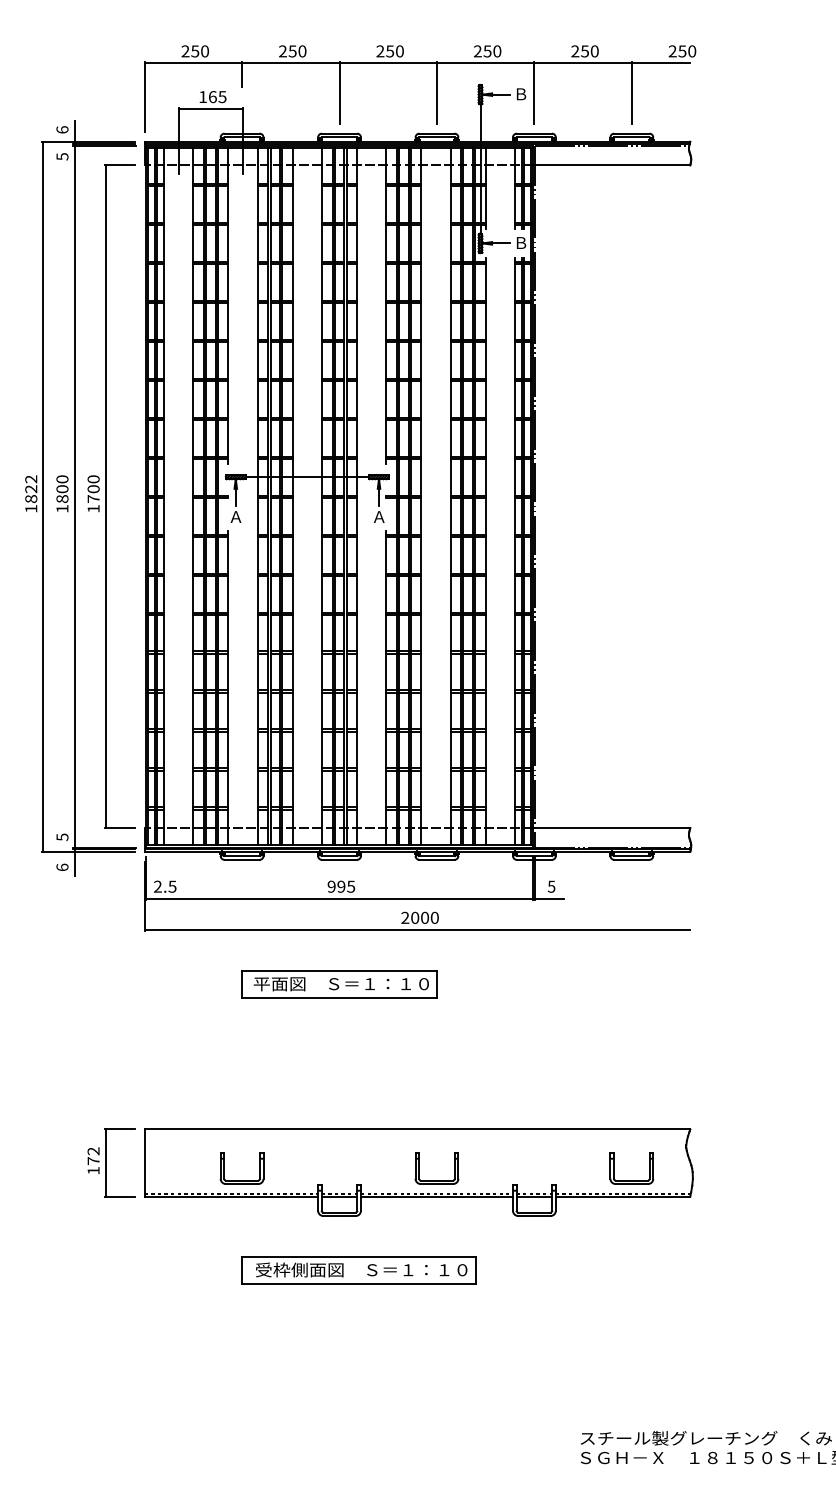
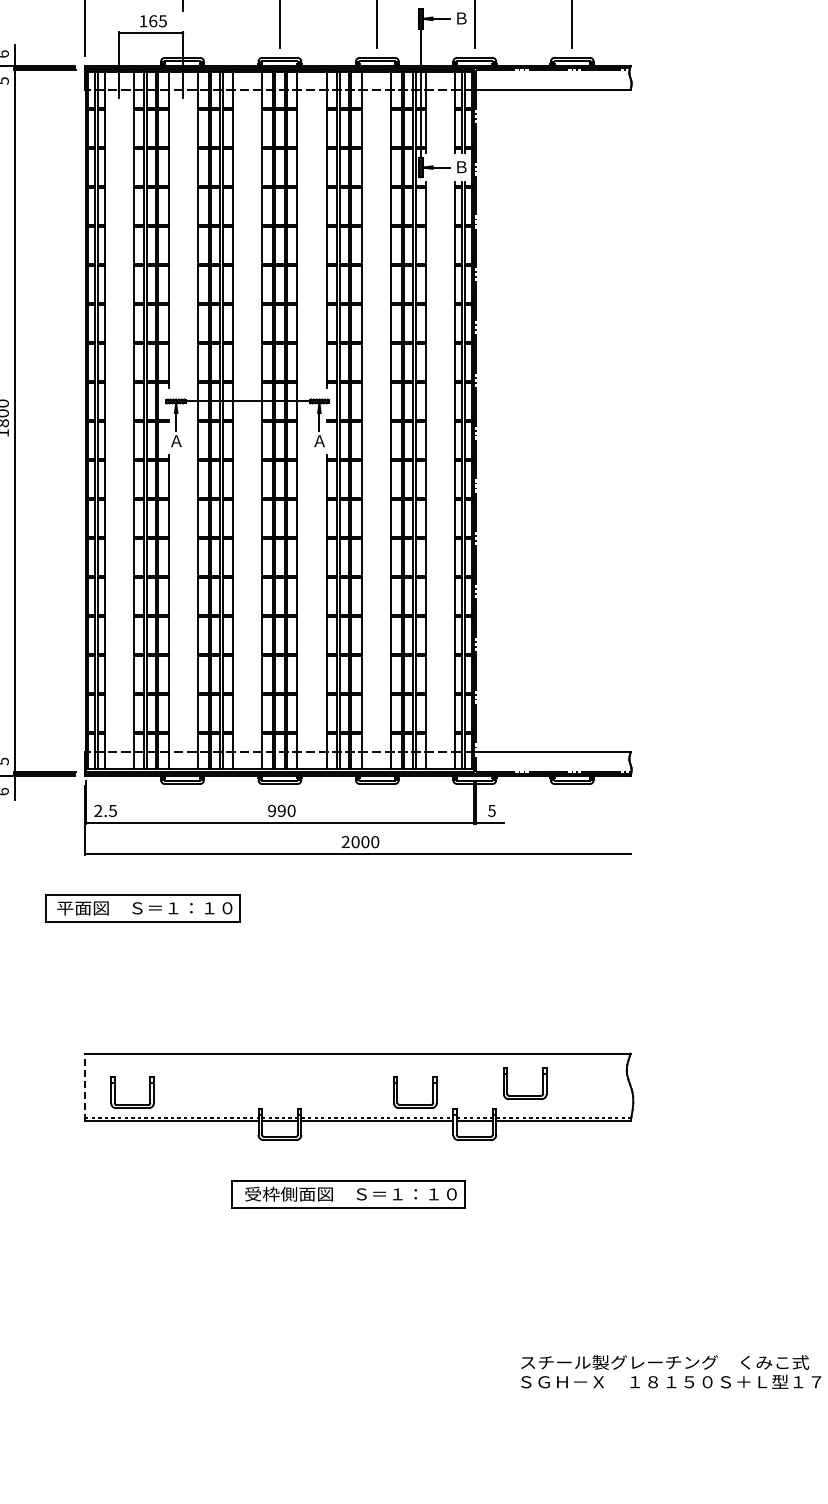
part: (111, 496) -> (51, 420), removed
text: (351, 886) -> (291, 810), 995 -> 990
part: (339, 984) -> (142, 908), moved
part: (111, 1162) -> (51, 1086), removed
line: (144, 1163) -> (84, 1087), solid -> dashed
part: (241, 1180) -> (131, 1104), moved
part: (436, 1180) -> (414, 1104), moved
part: (631, 1180) -> (524, 1095), moved
part: (358, 1270) -> (347, 1194), moved

